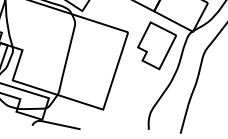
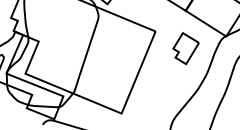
part: (156, 45) -> (185, 48), size x0.6

